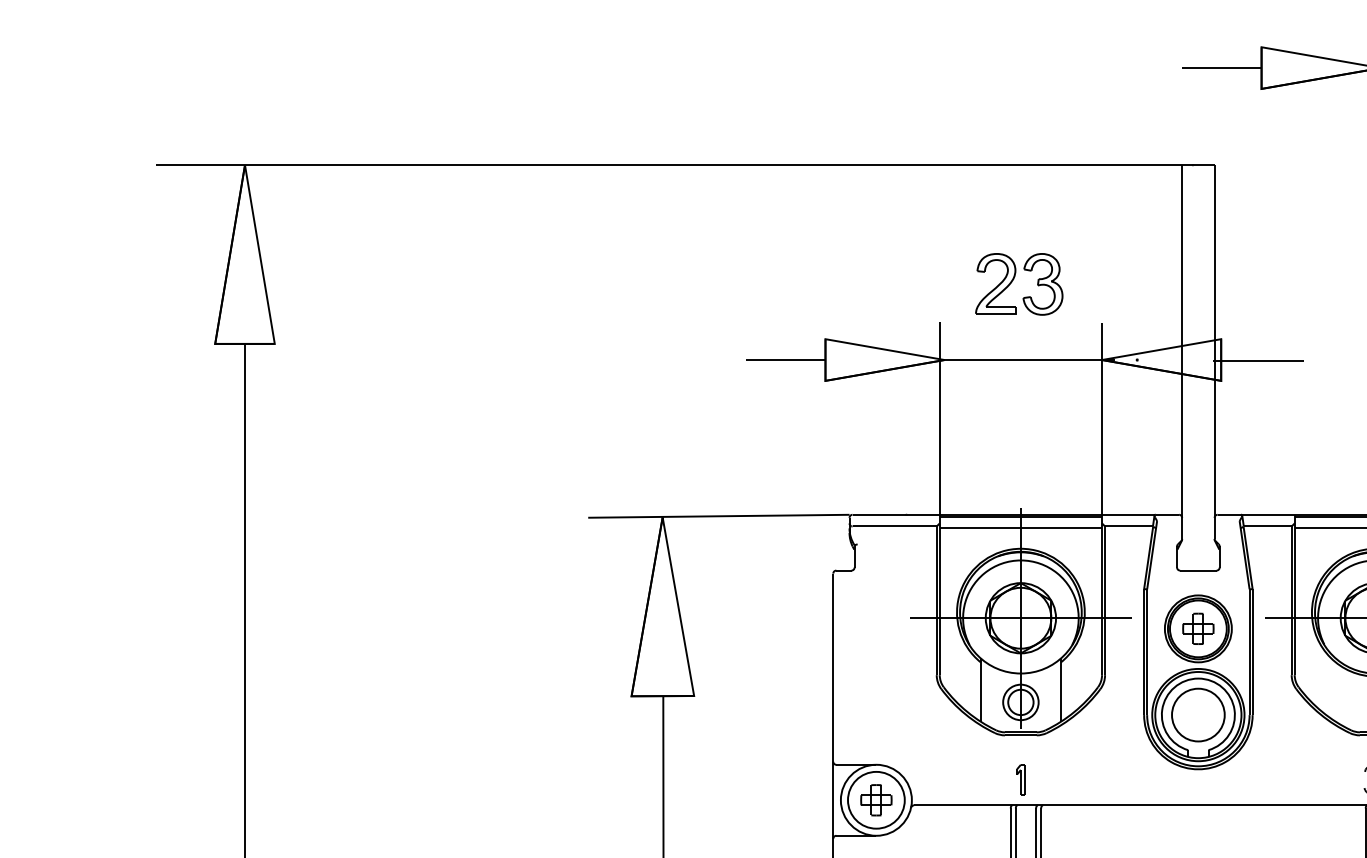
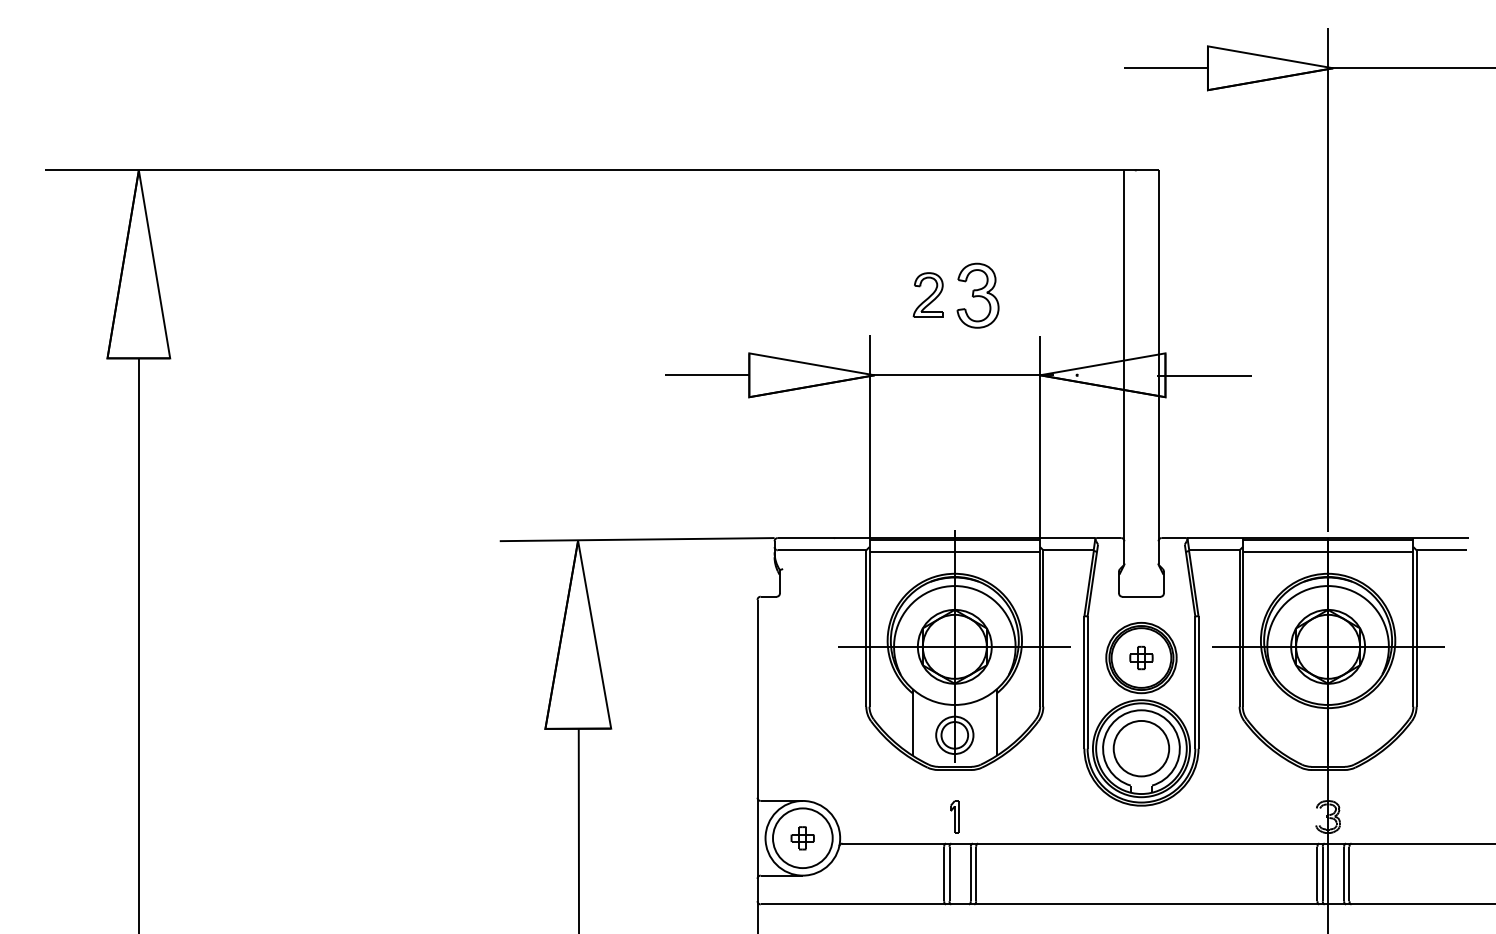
part: (994, 283) -> (927, 294), size x0.7
part: (1198, 628) -> (1141, 657), size x0.7
part: (876, 800) -> (802, 838), size x0.7

